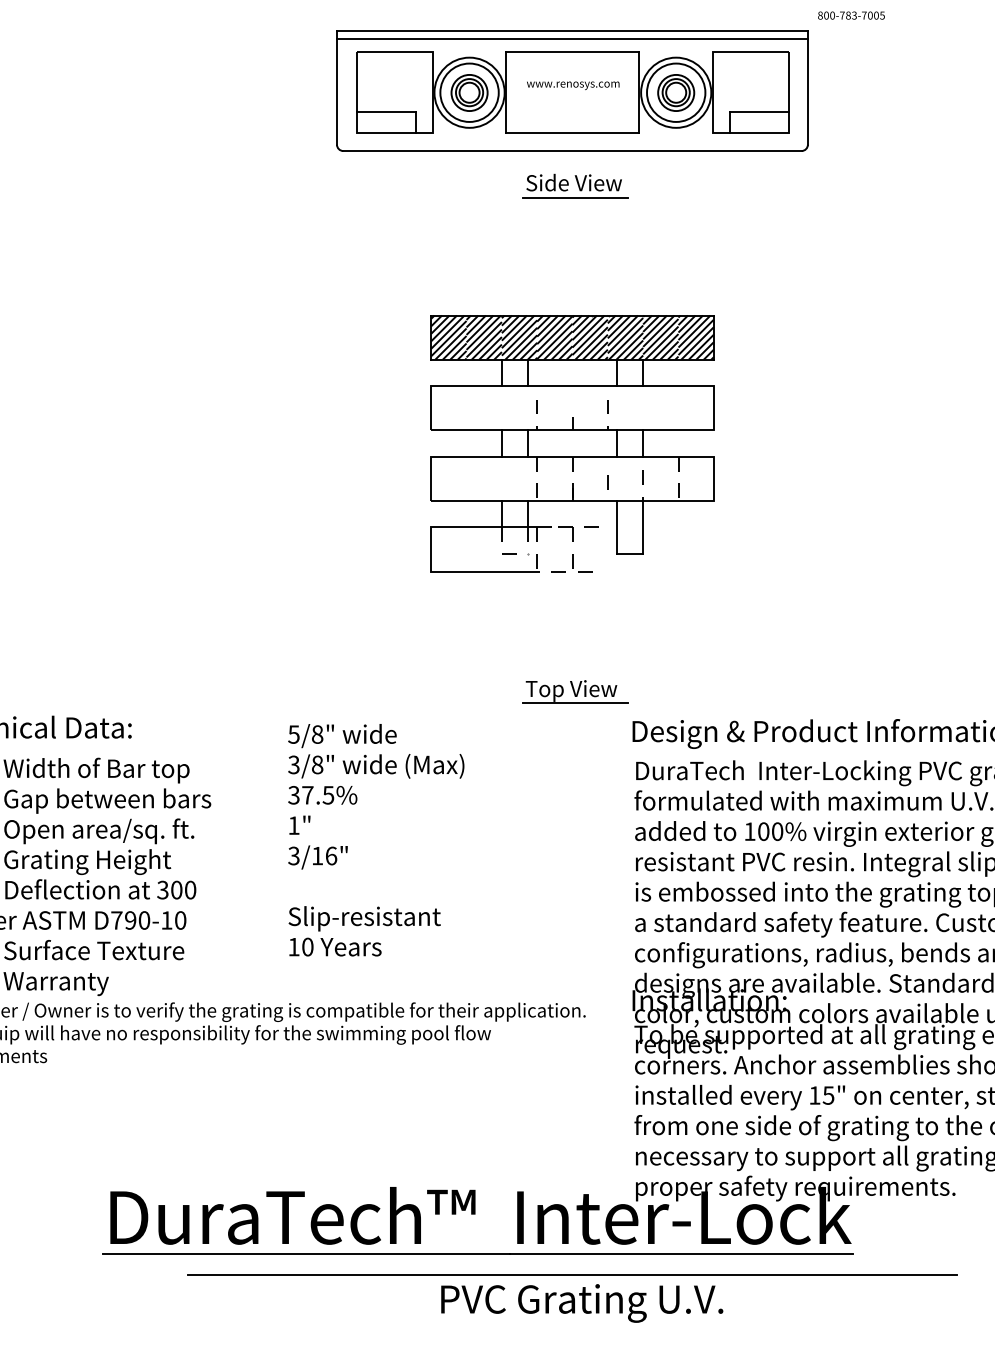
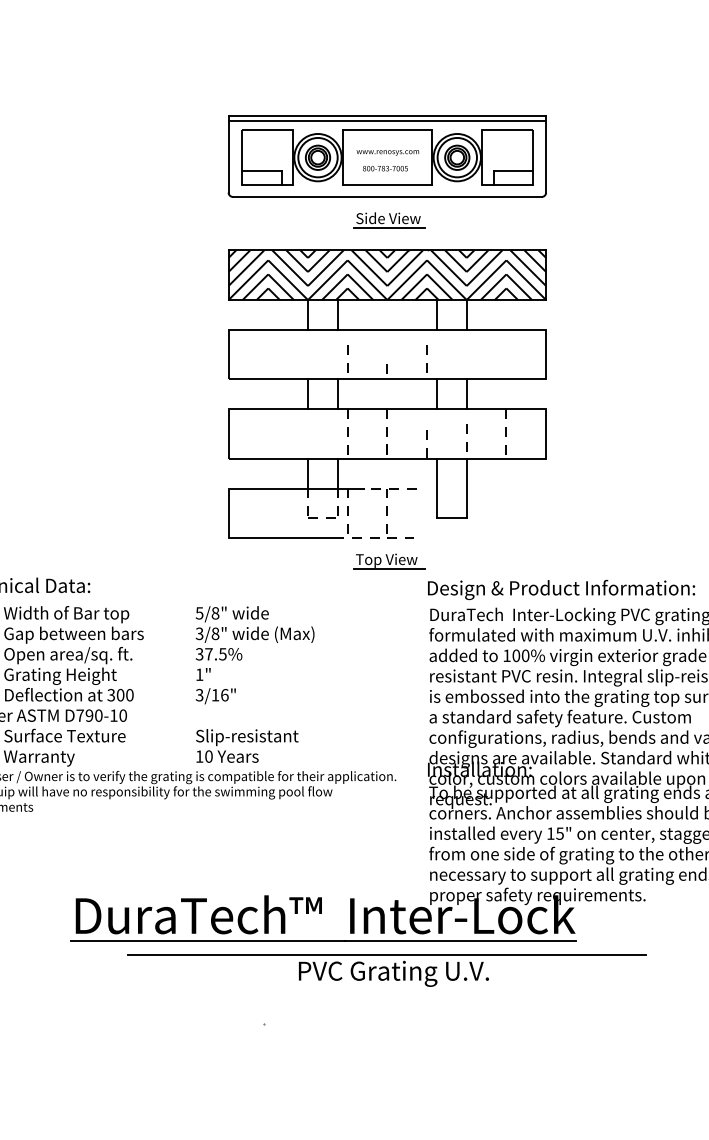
text: (851, 15) -> (385, 168), moved
part: (572, 442) -> (387, 393), size x1.67
text: (375, 840) -> (254, 684), moved

